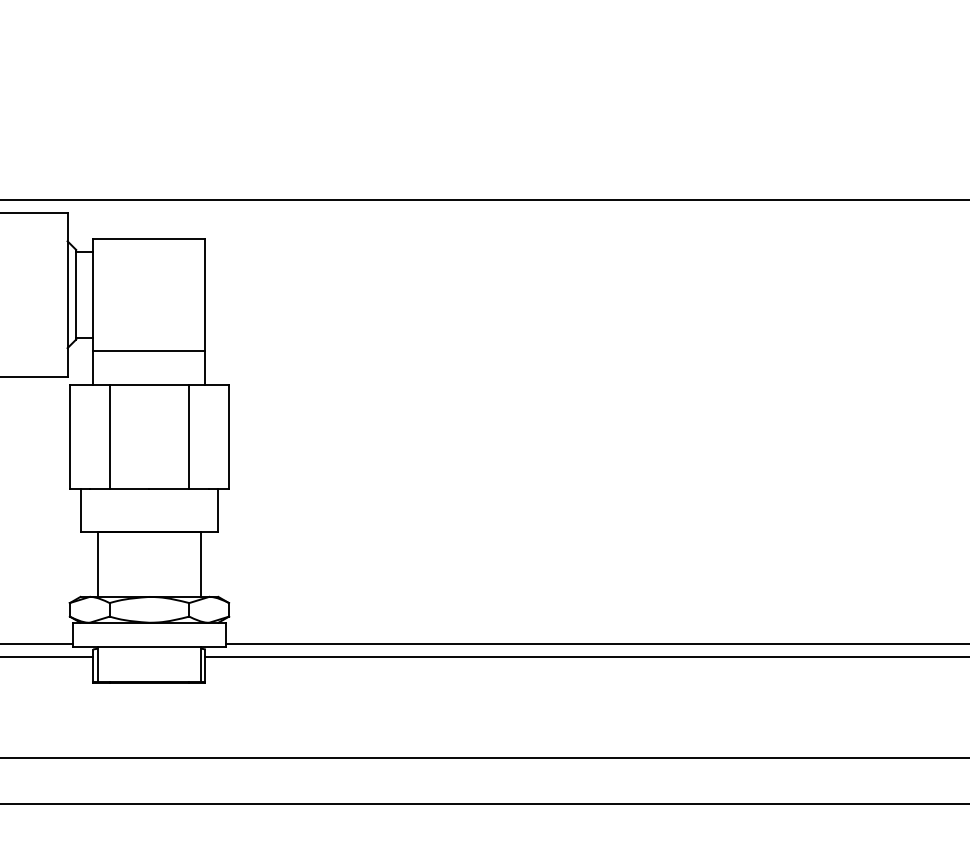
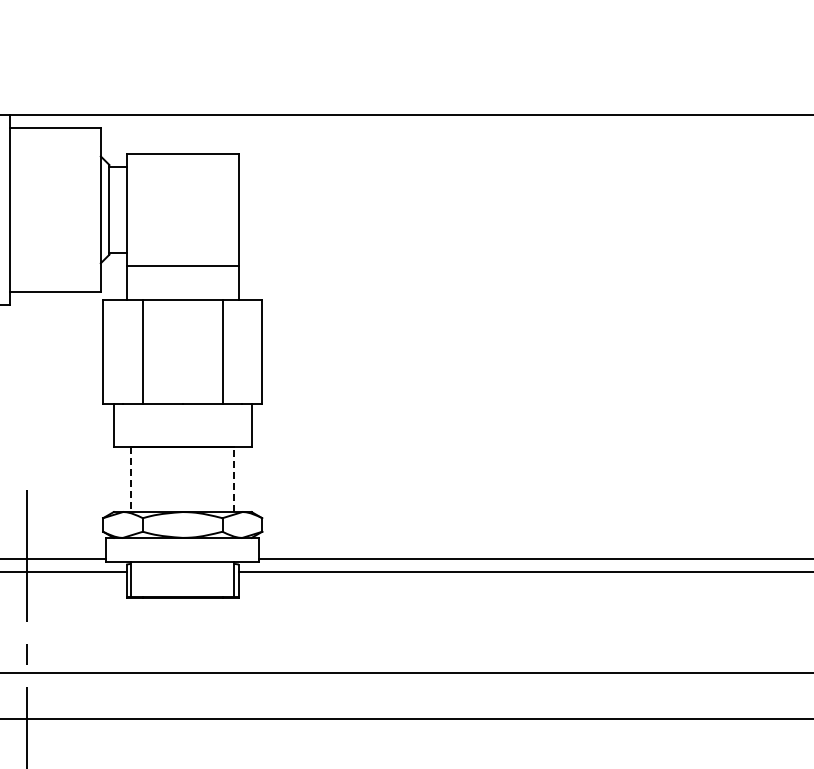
line: (97, 564) -> (130, 479), solid -> dashed
line: (201, 564) -> (234, 479), solid -> dashed

